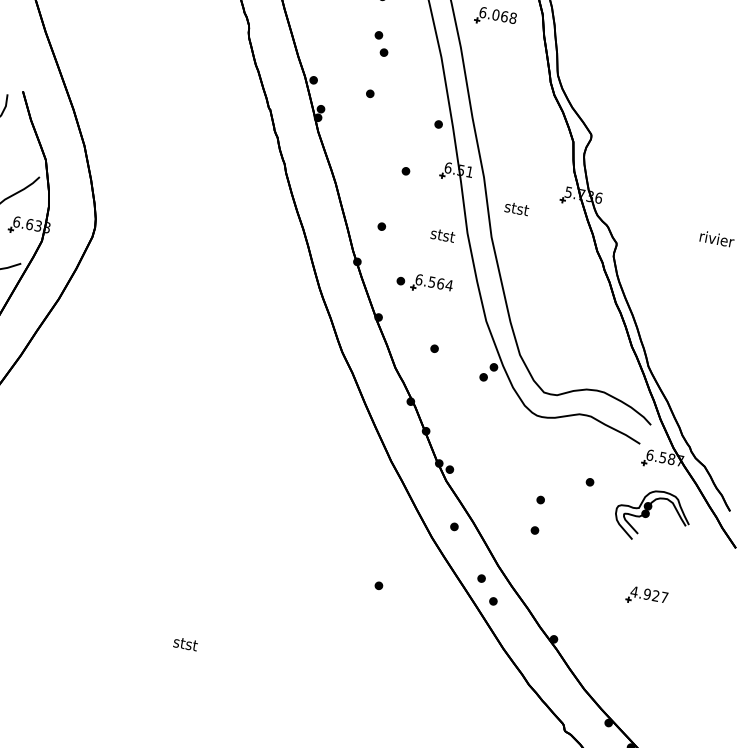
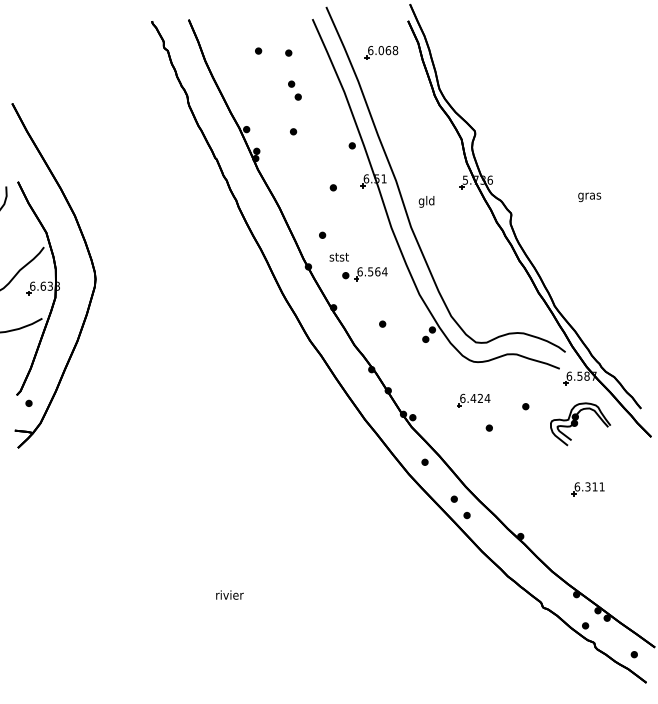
text: (516, 209) -> (426, 201), stst -> gld
text: (441, 235) -> (338, 257), moved
text: (716, 240) -> (589, 196), rivier -> gras
part: (527, 462) -> (473, 400), added
part: (534, 529) -> (488, 452), removed
part: (378, 584) -> (373, 519), removed
text: (649, 594) -> (589, 486), 4.927 -> 6.311
text: (185, 642) -> (229, 594), stst -> rivier

